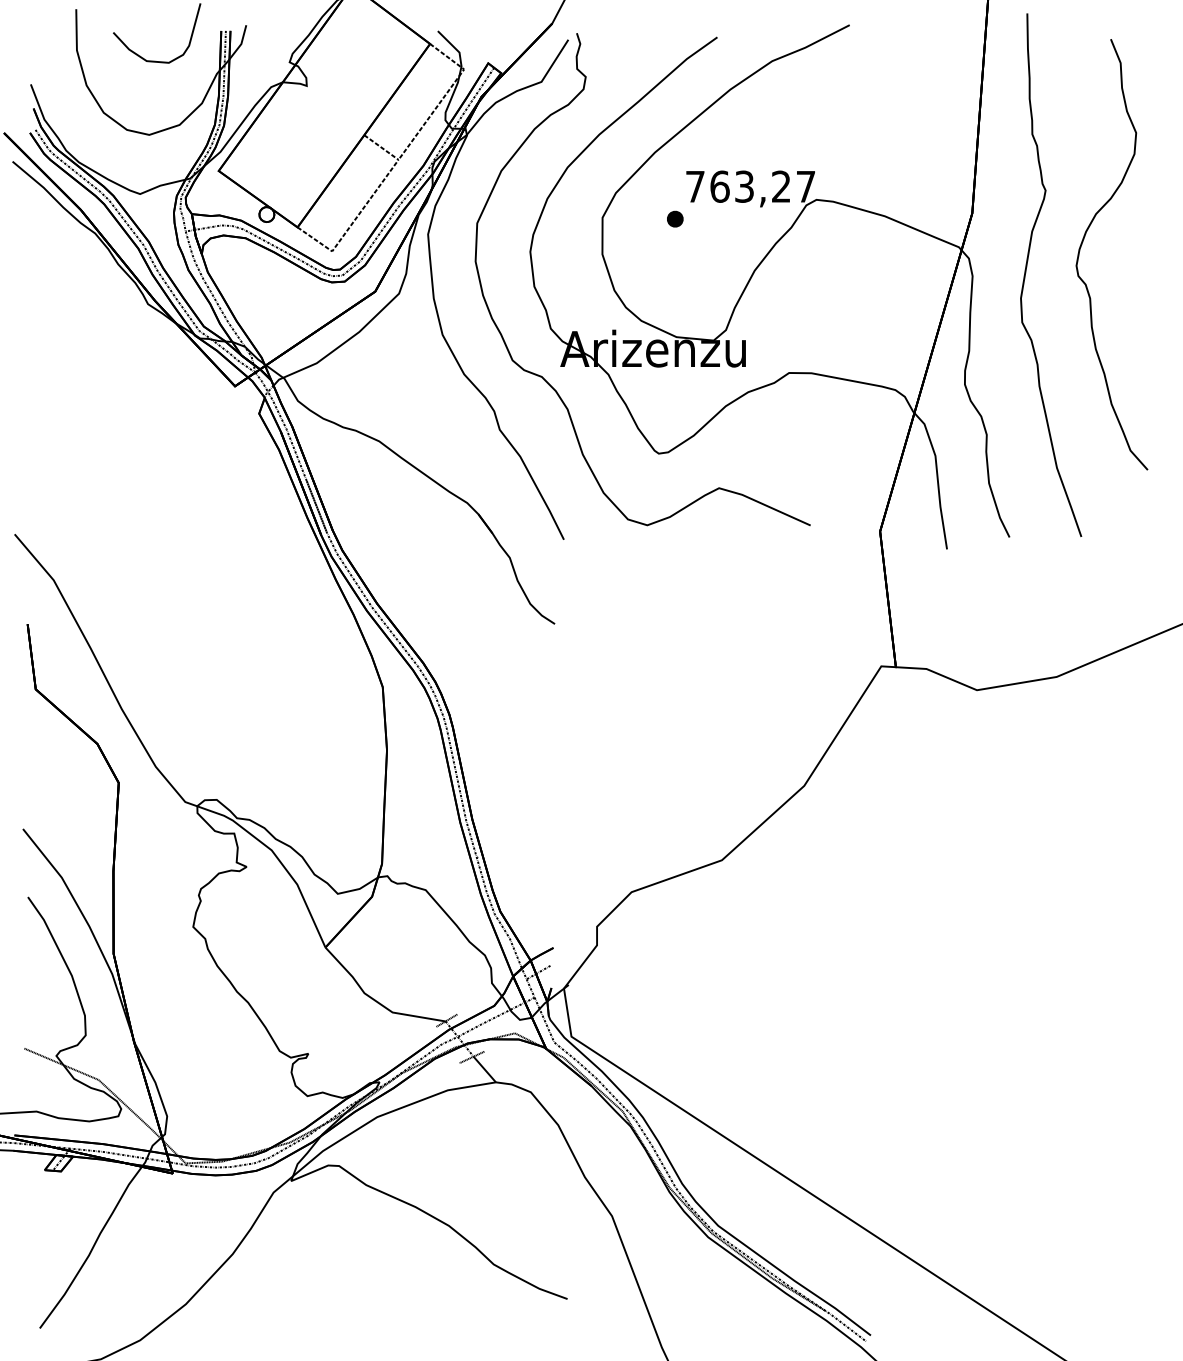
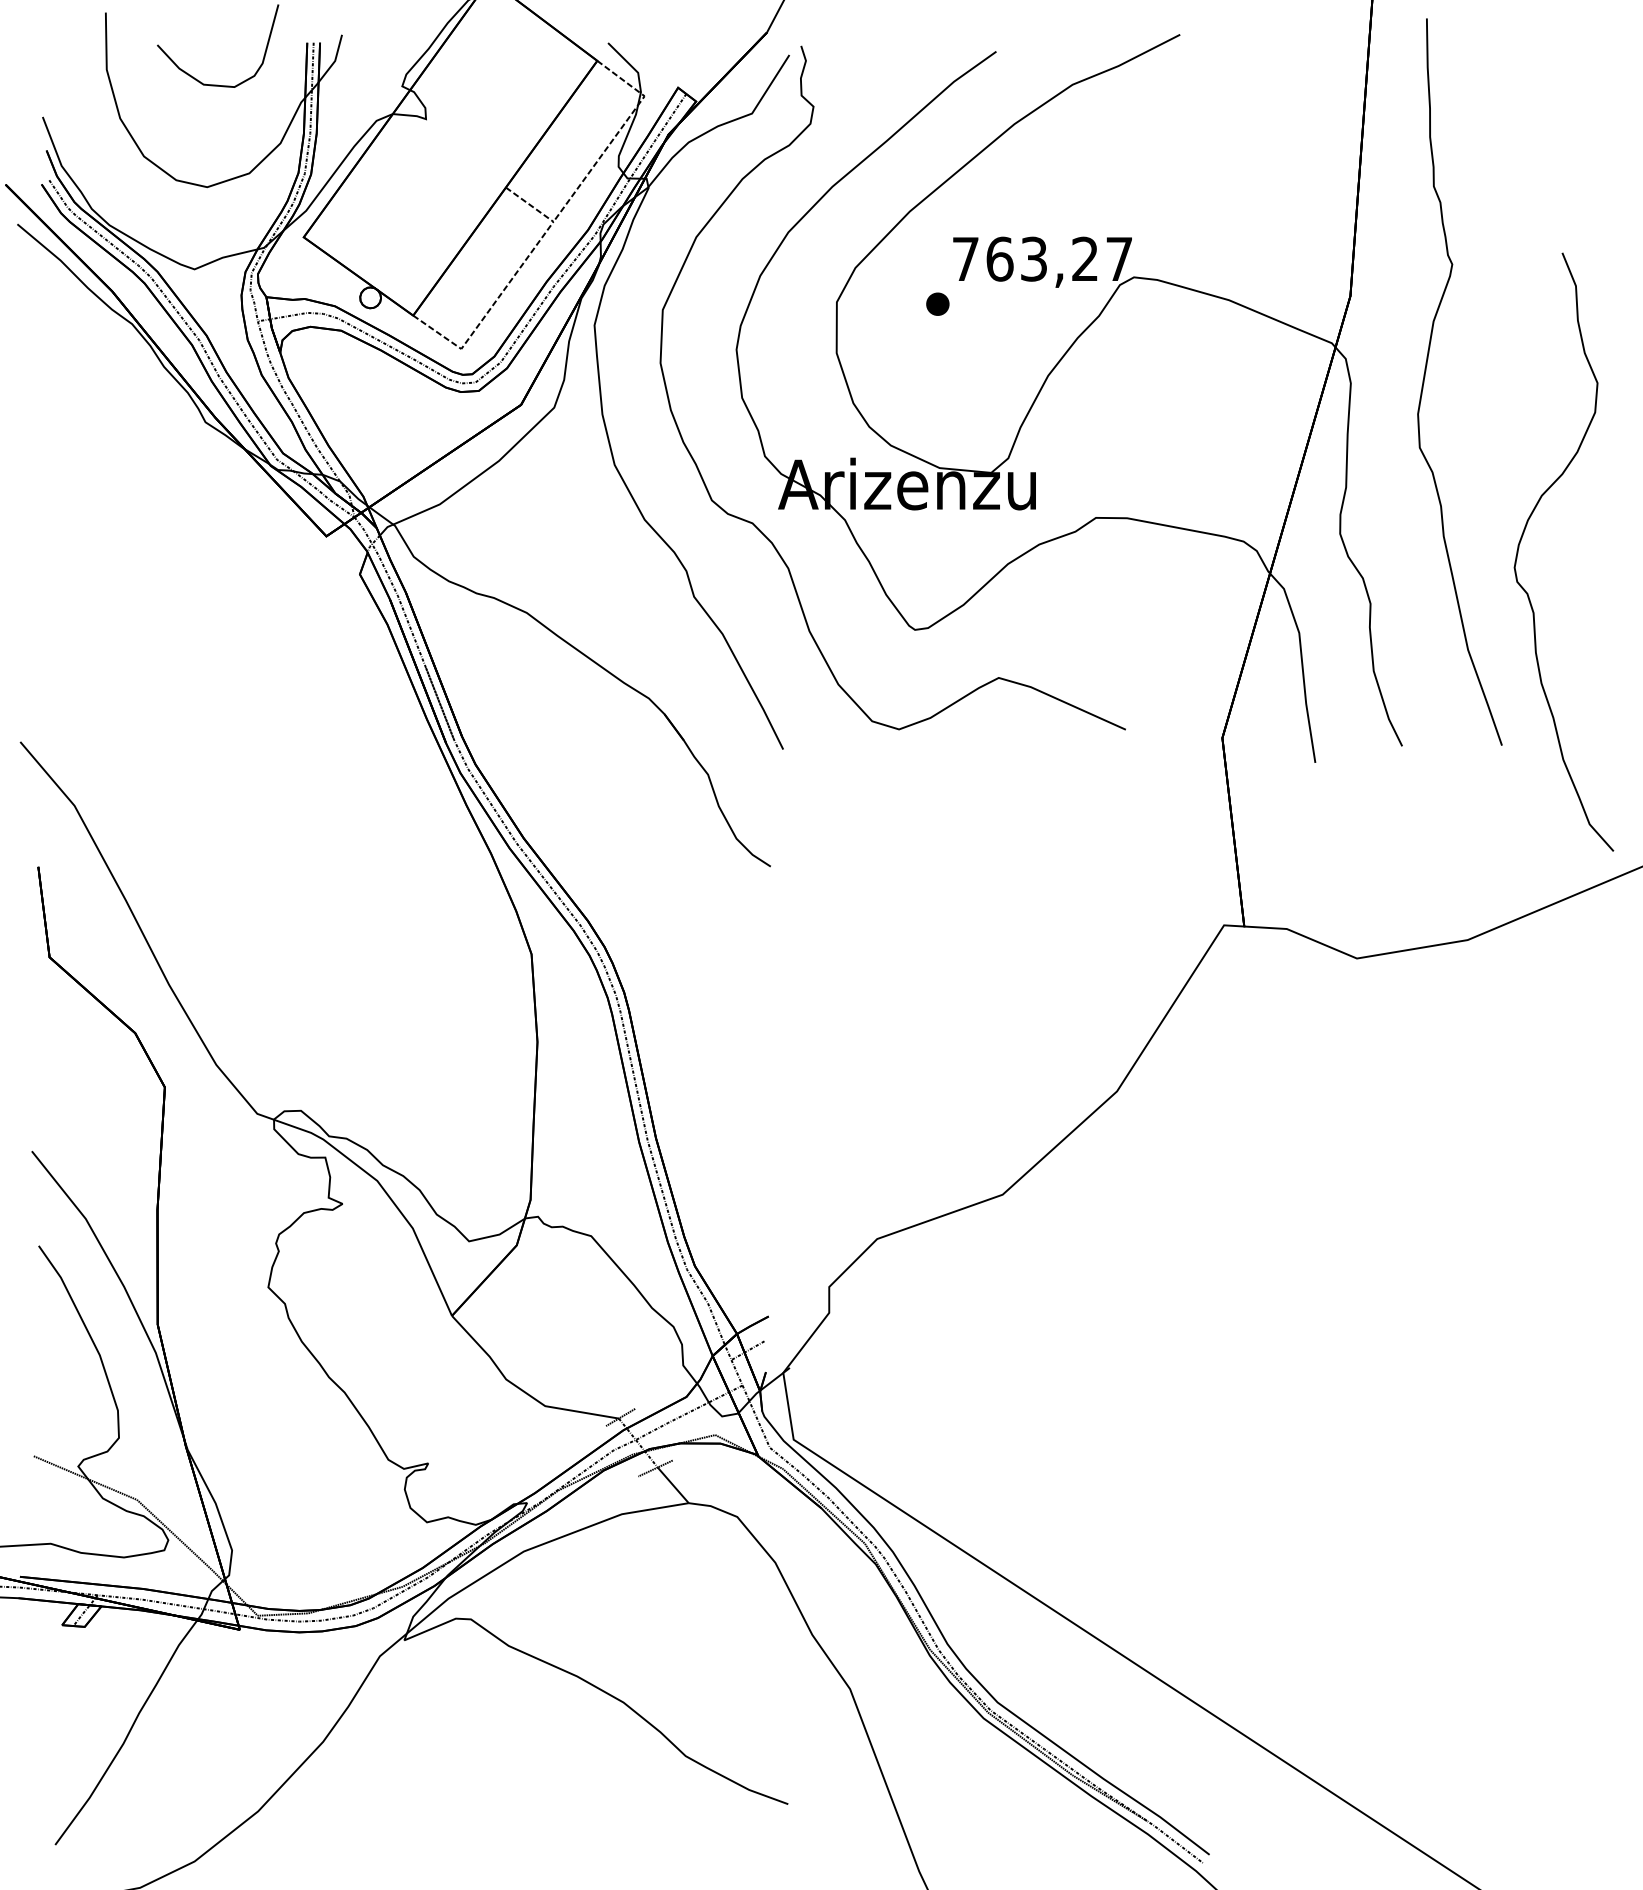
part: (1083, 242) -> (1524, 535), moved

